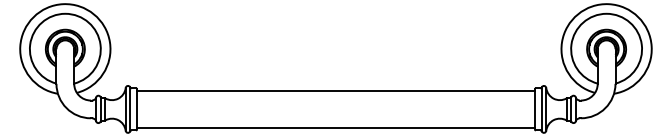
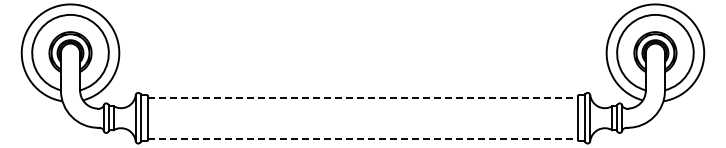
line: (336, 90) -> (363, 97), solid -> dashed
line: (336, 128) -> (363, 138), solid -> dashed

